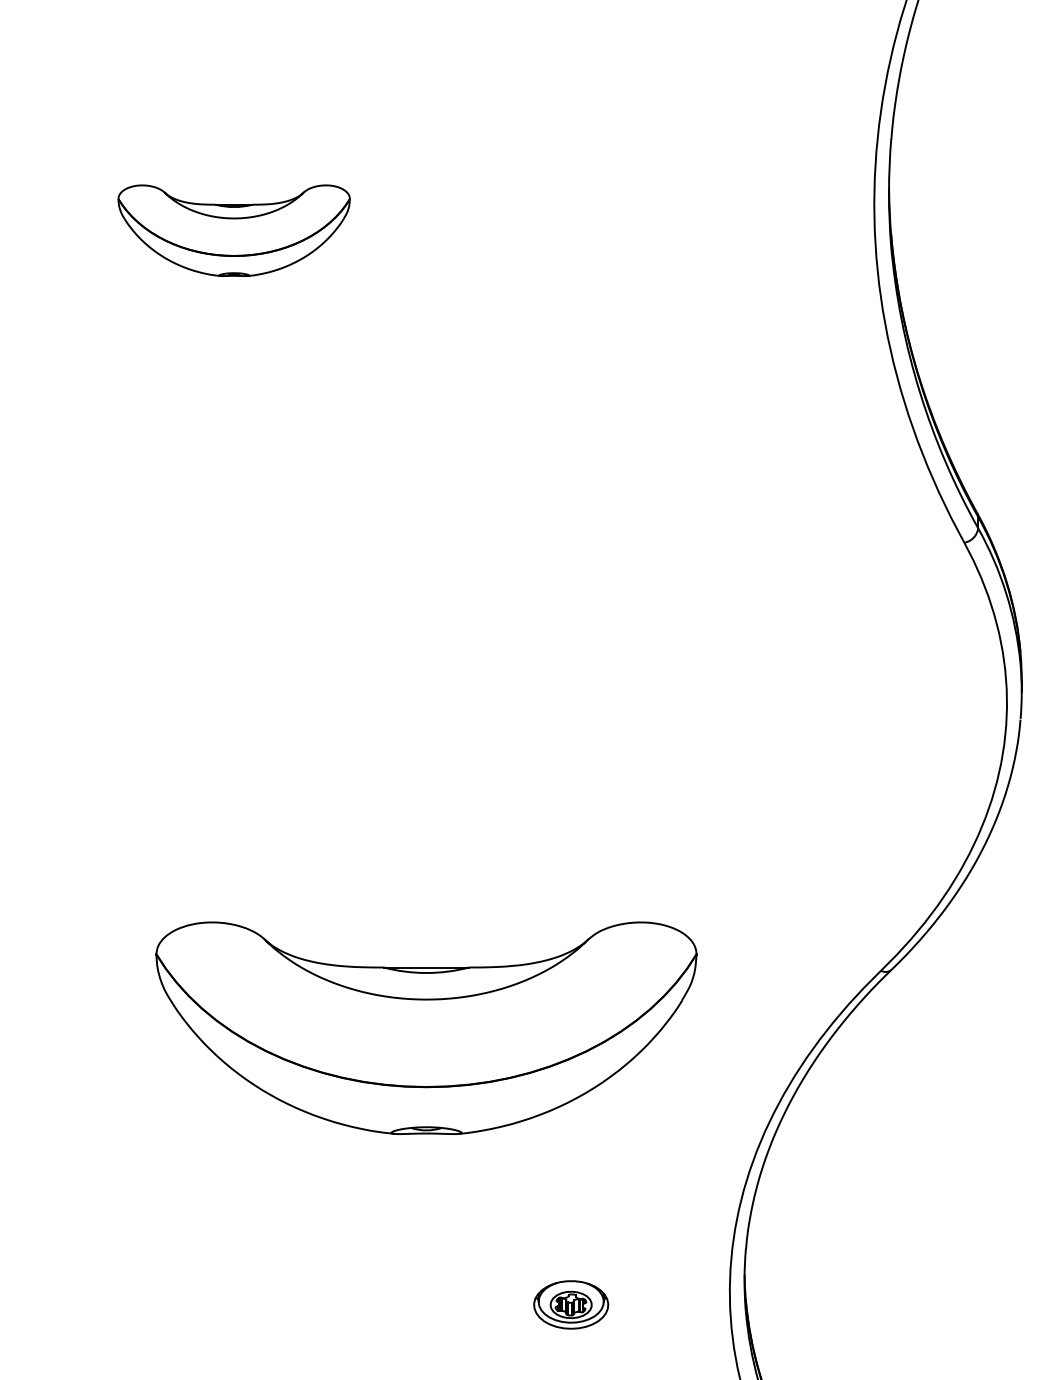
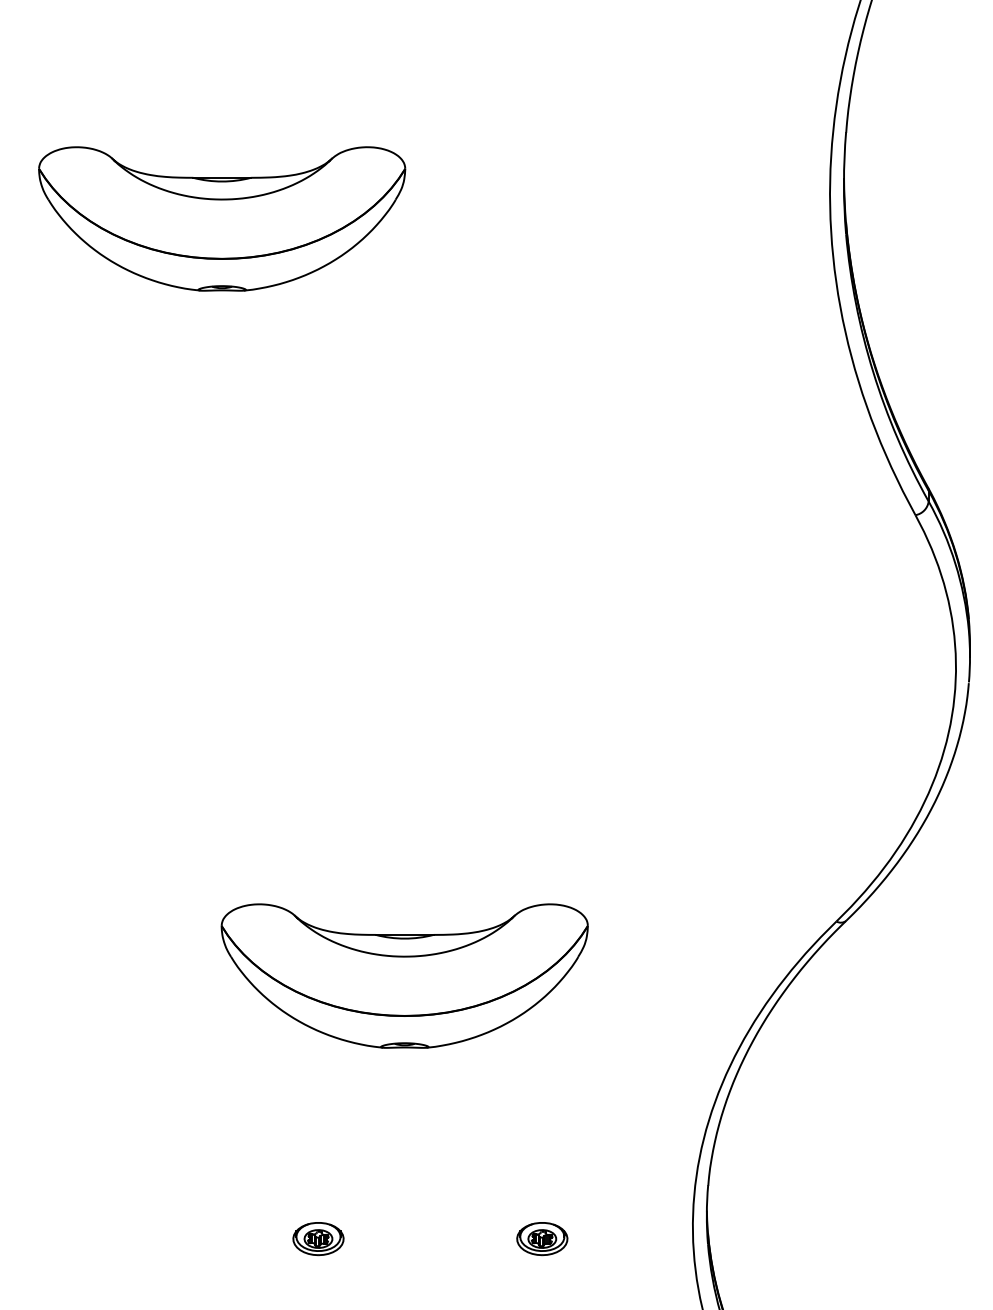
part: (234, 230) -> (222, 218), size x1.67
part: (426, 1027) -> (404, 975), size x0.71
part: (335, 1305) -> (318, 1239), added
part: (571, 1305) -> (542, 1239), size x0.71

